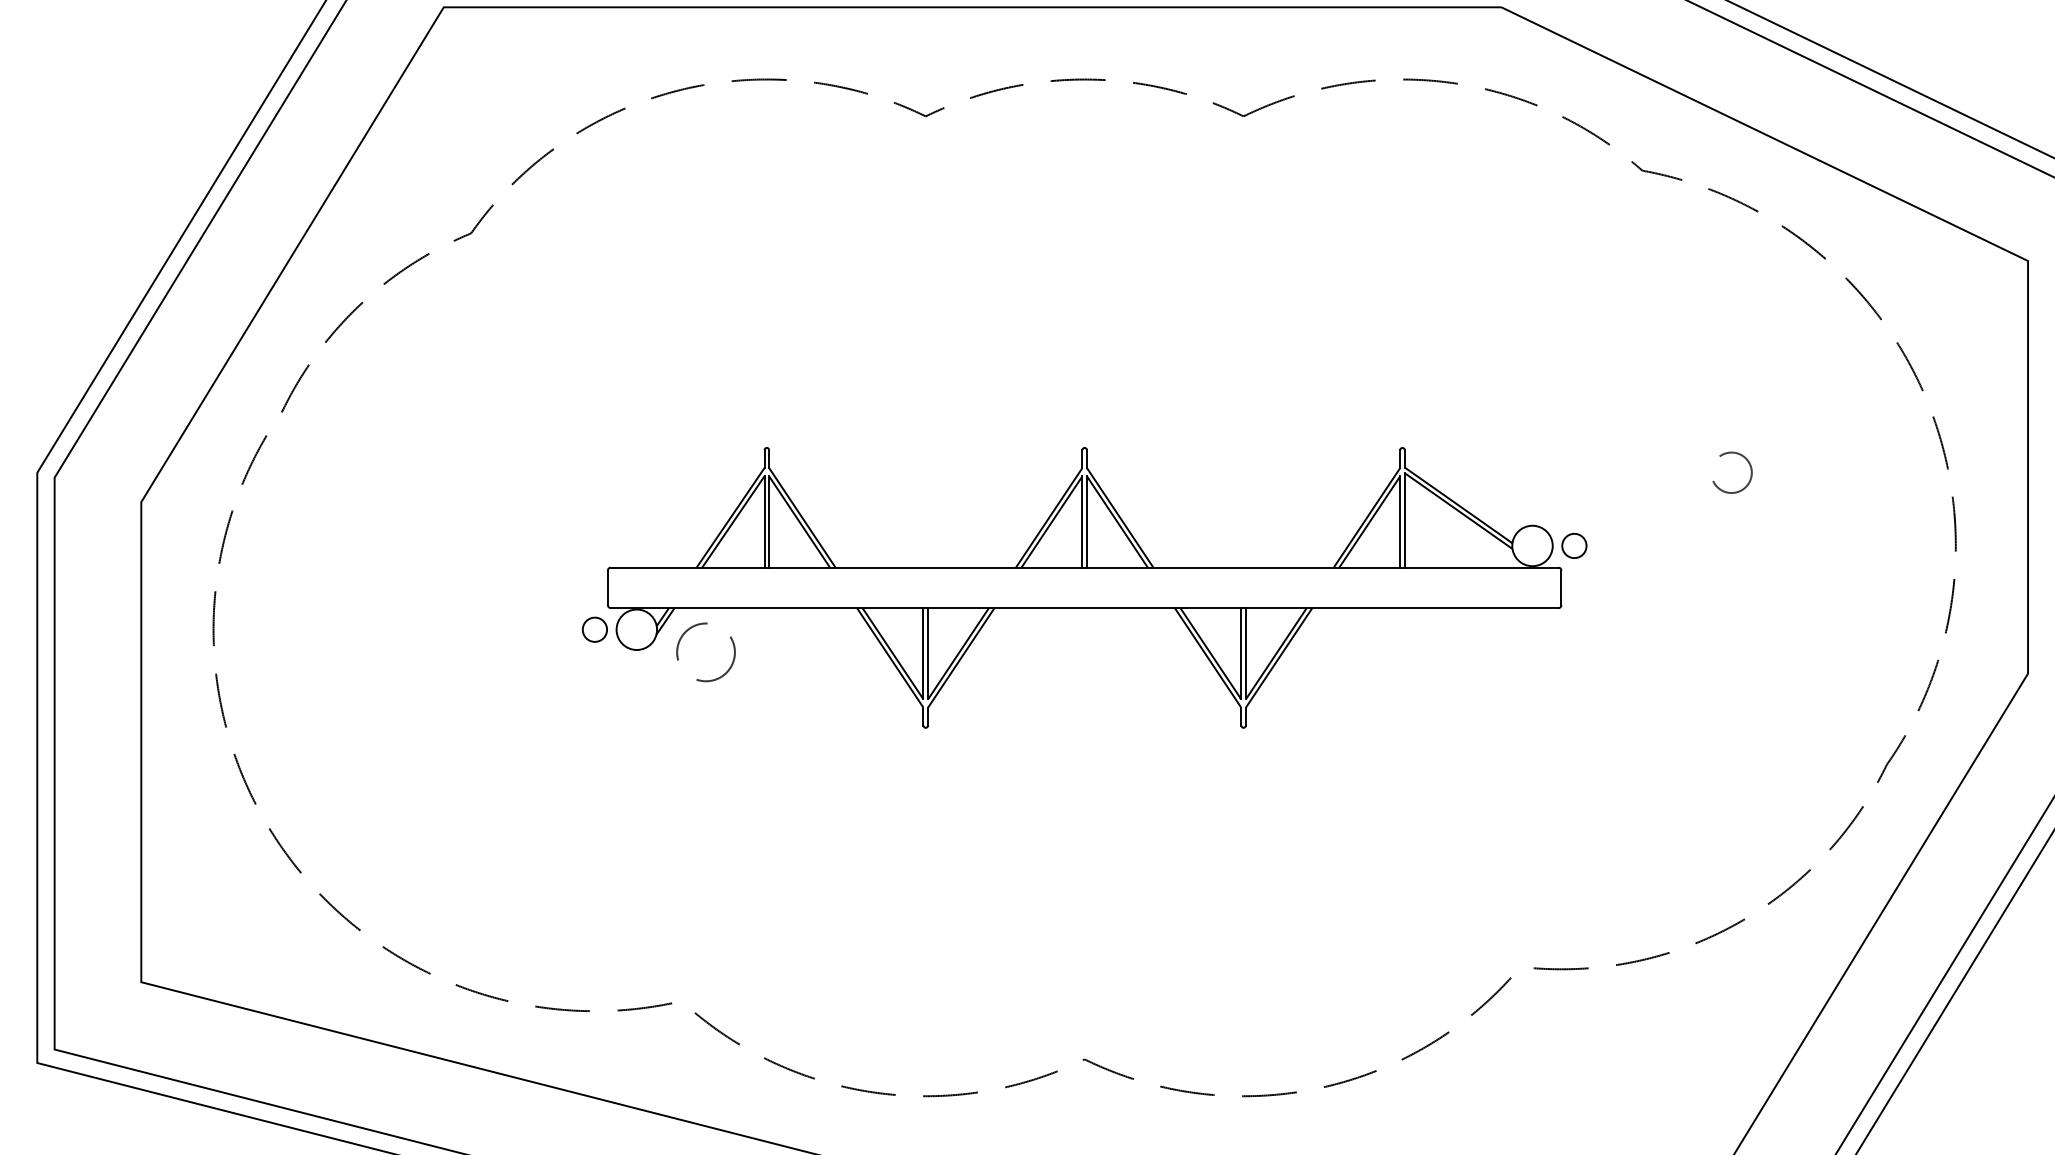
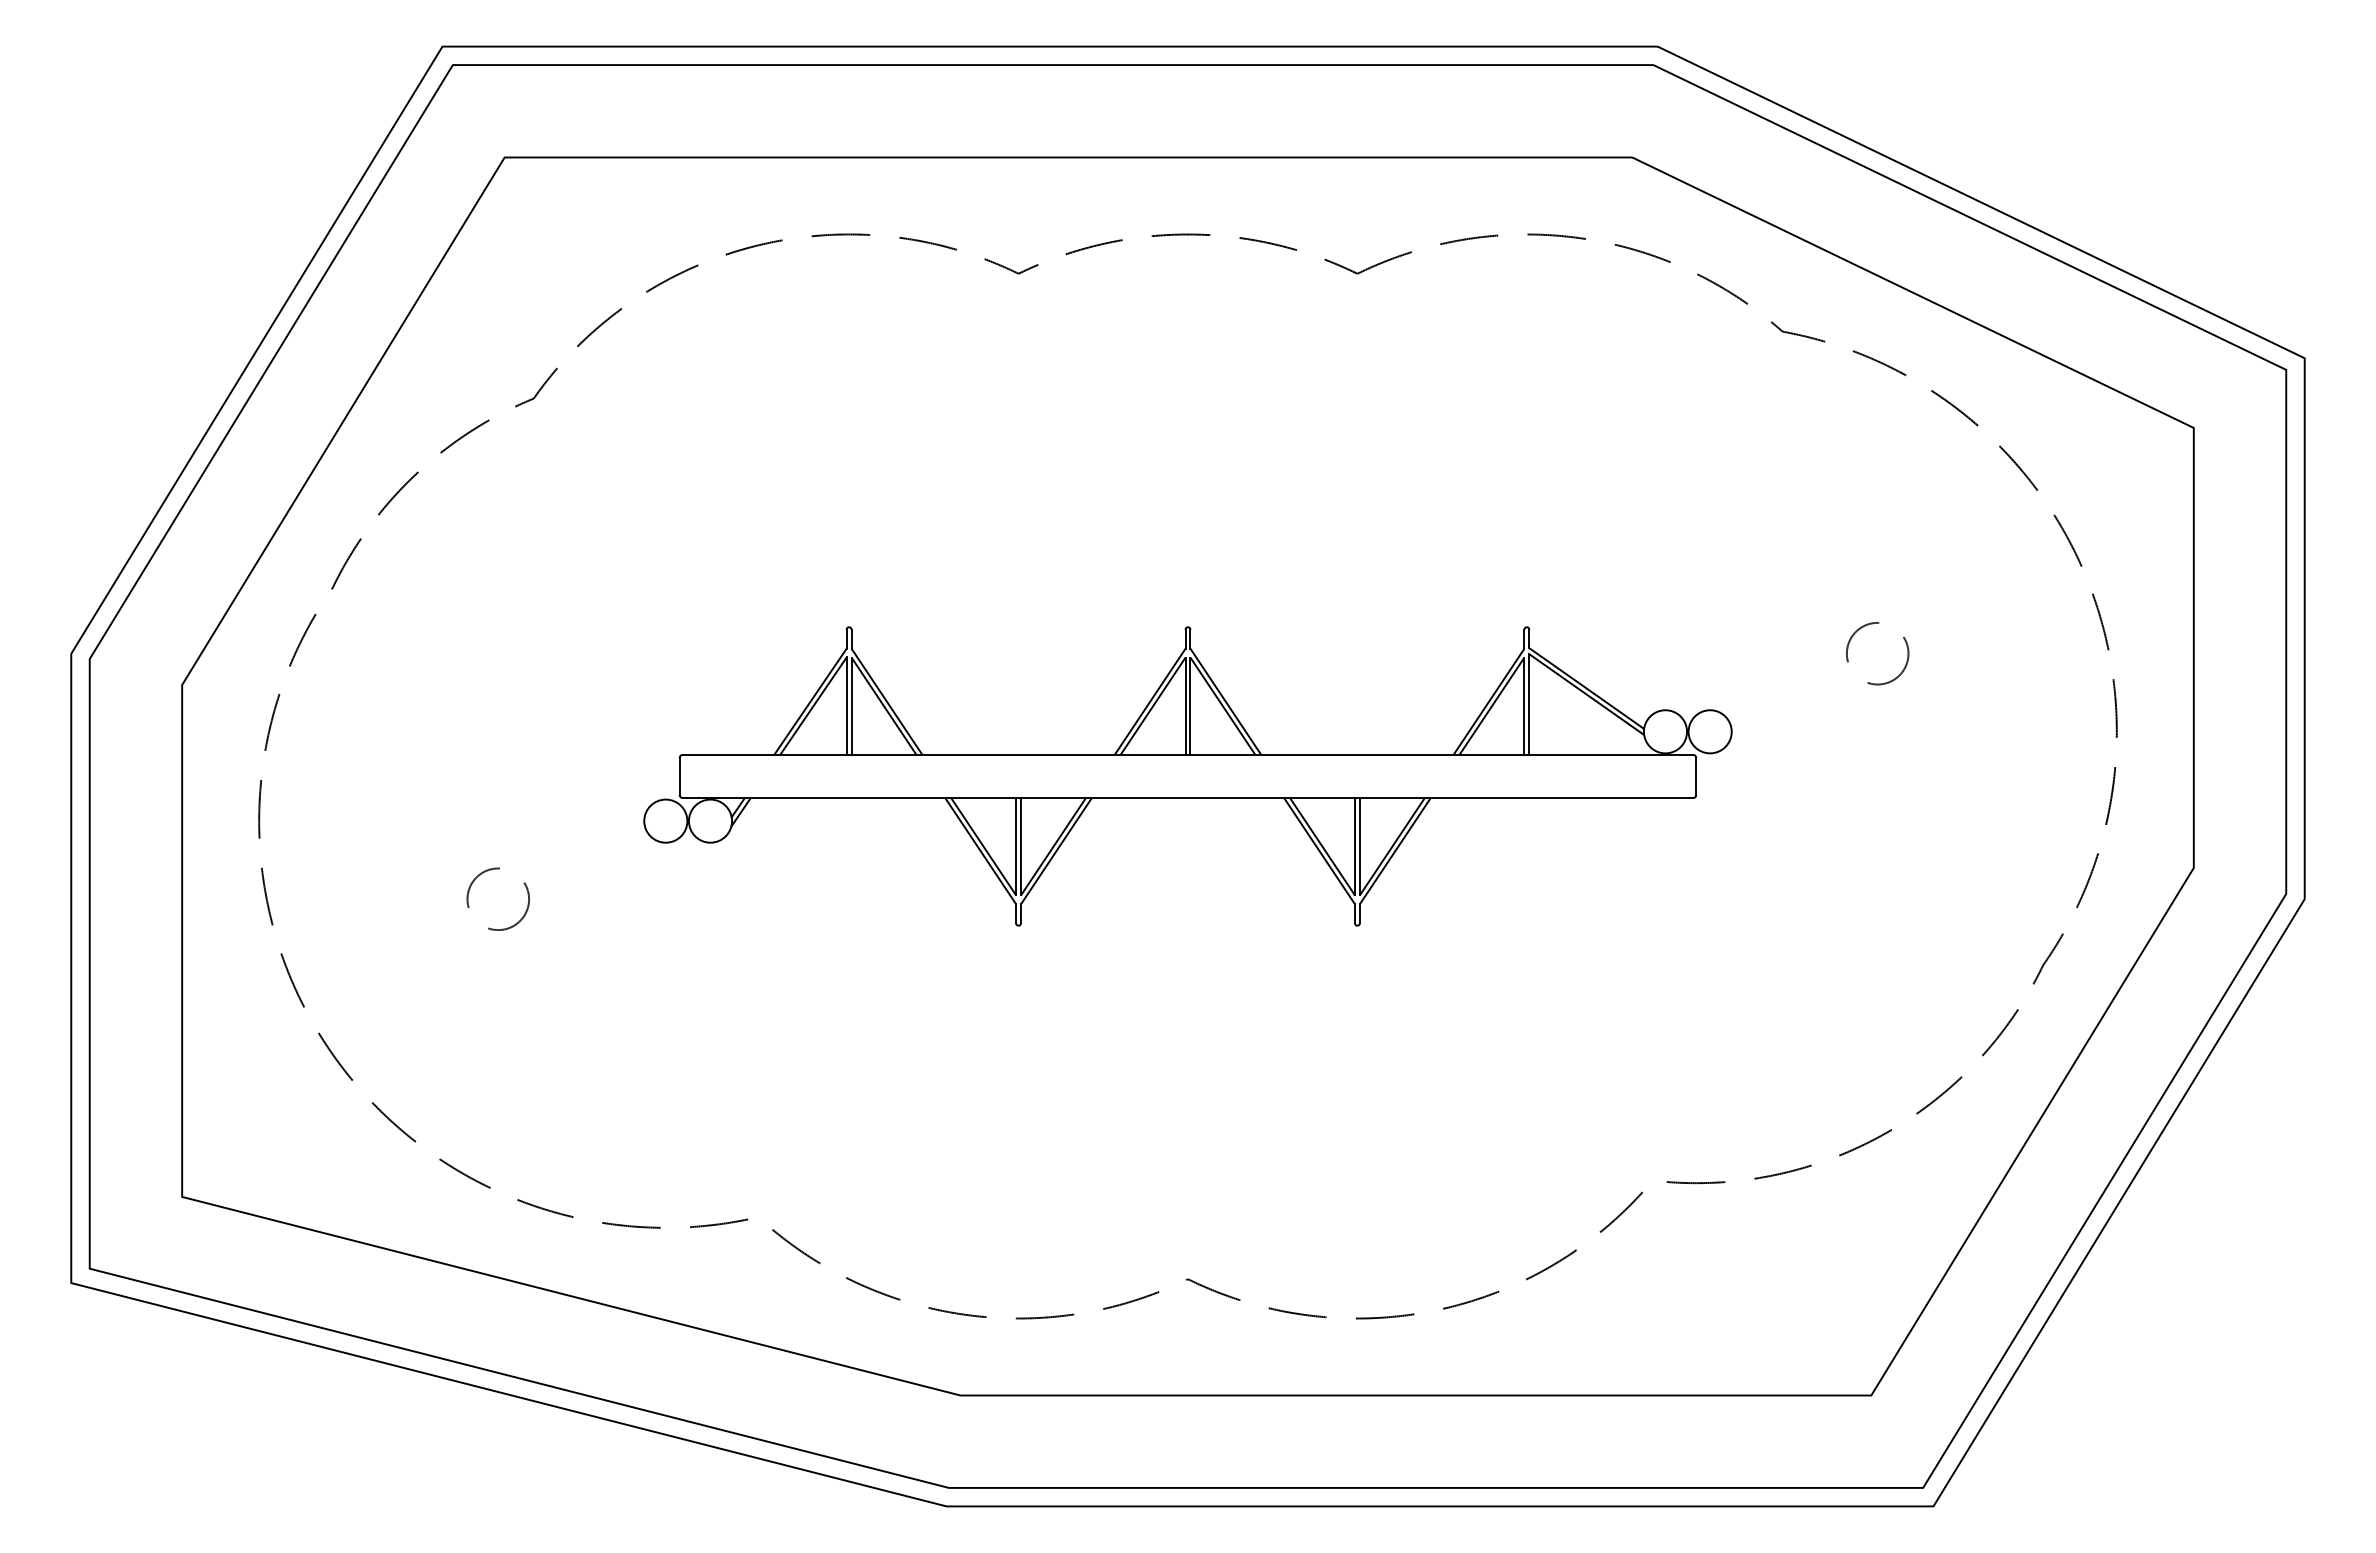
circle: (1731, 472) -> (1877, 653), size x1.43
circle: (1573, 545) -> (1709, 731), size x1.67
circle: (594, 629) -> (665, 820), size x1.67
circle: (705, 651) -> (497, 898), moved

